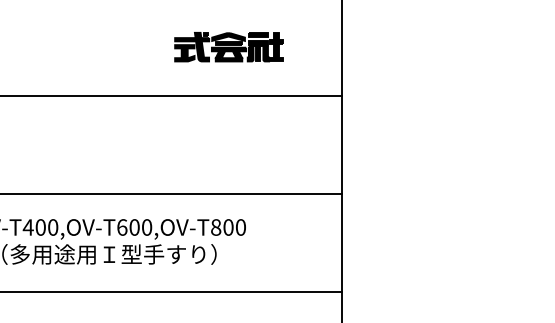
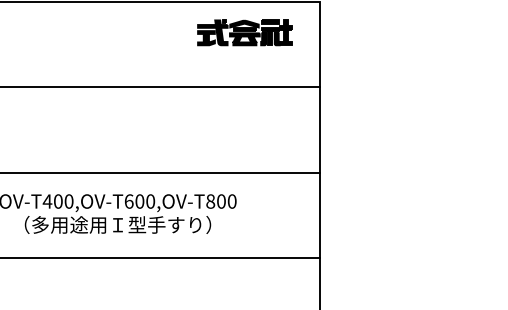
part: (228, 46) -> (244, 32), moved

